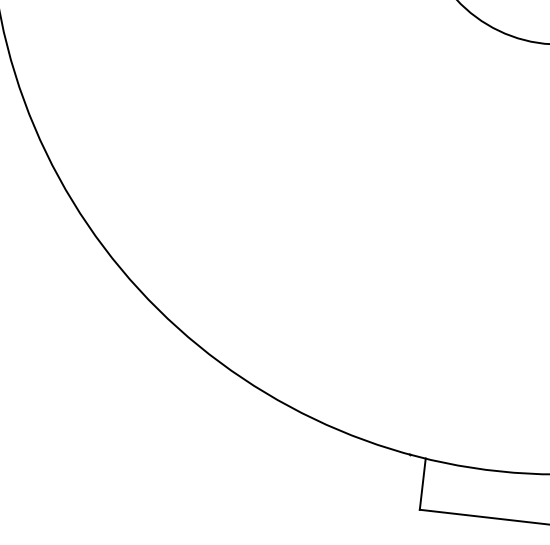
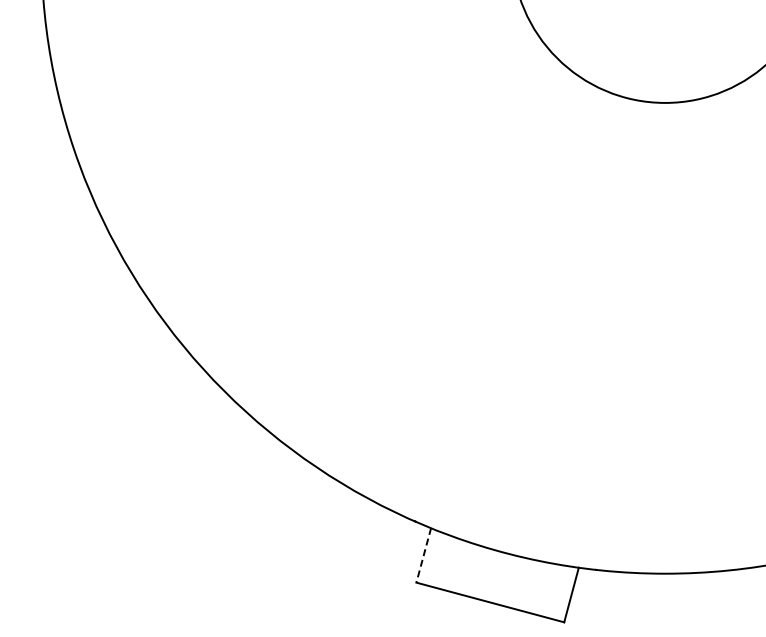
line: (422, 484) -> (423, 555), solid -> dashed

